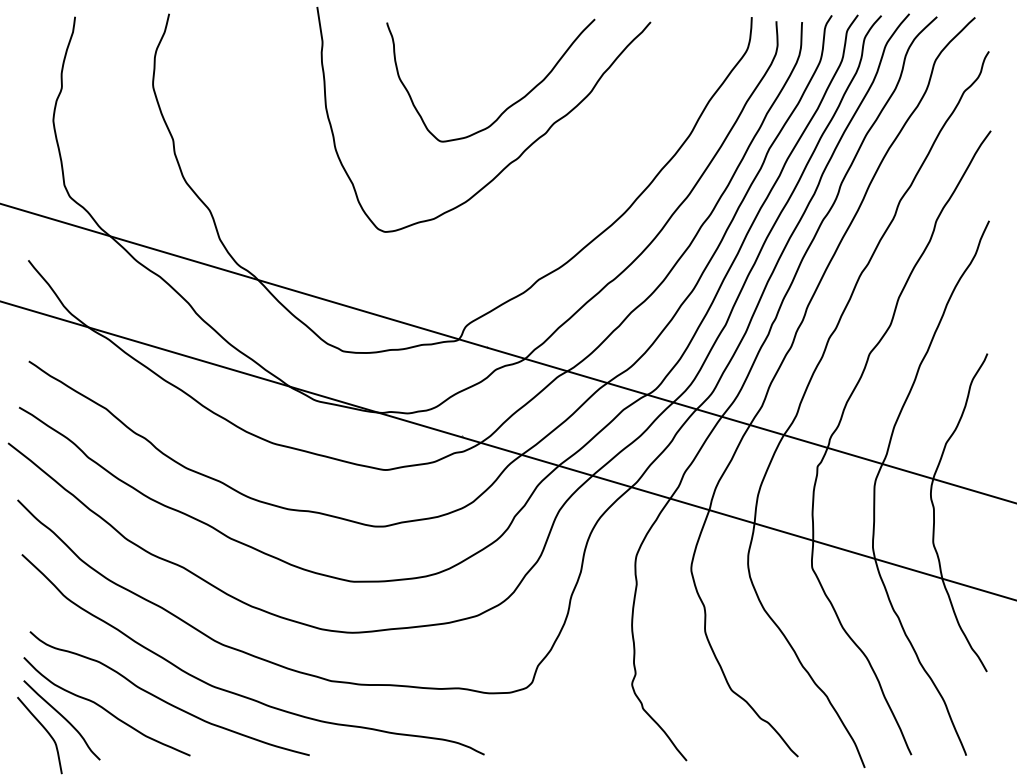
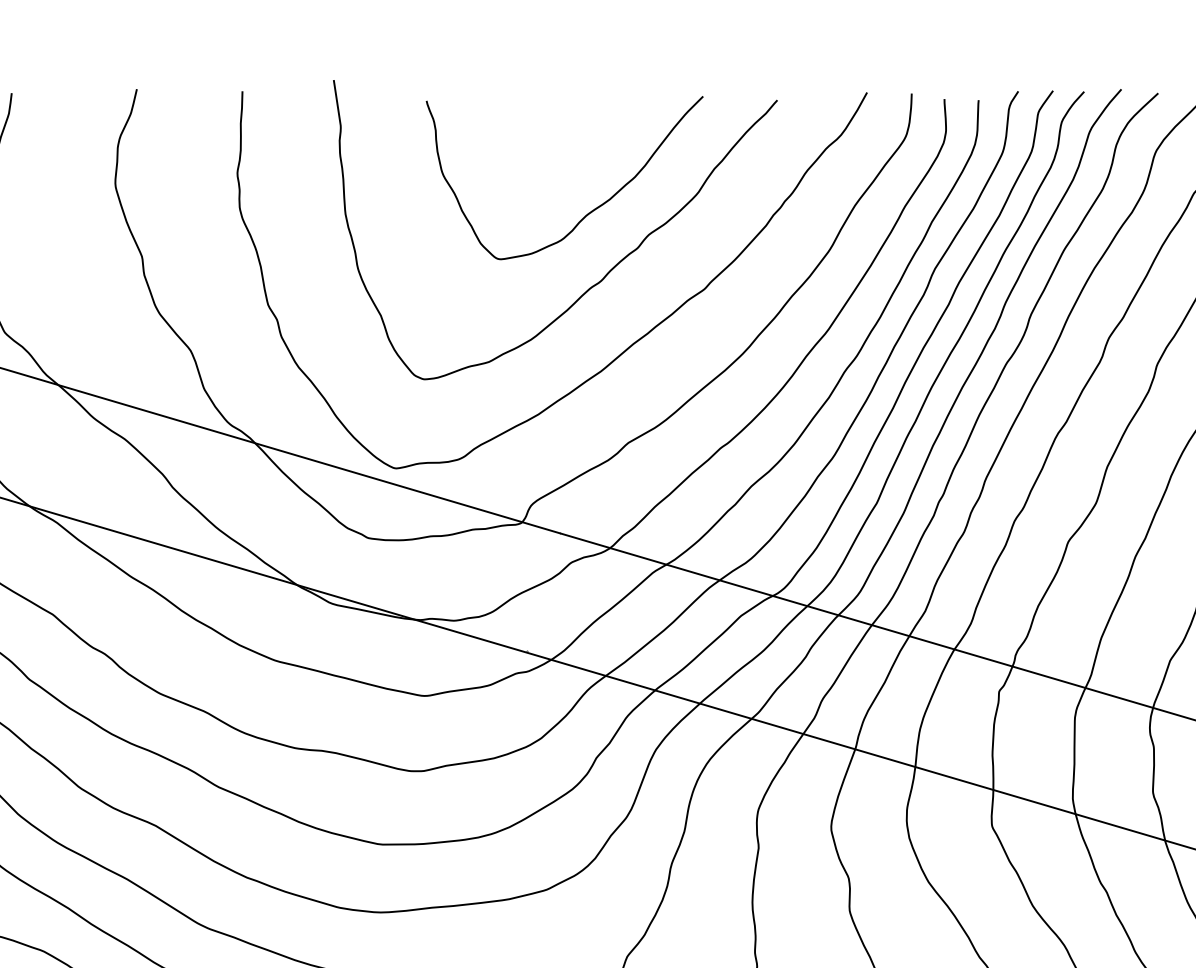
curve: (527, 216) -> (613, 358), added

